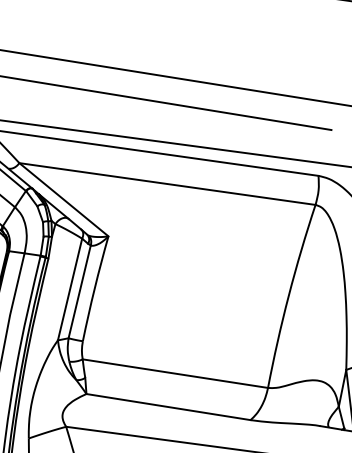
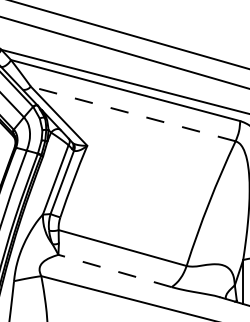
line: (167, 183) -> (133, 113), solid -> dashed
line: (169, 406) -> (115, 270), solid -> dashed

